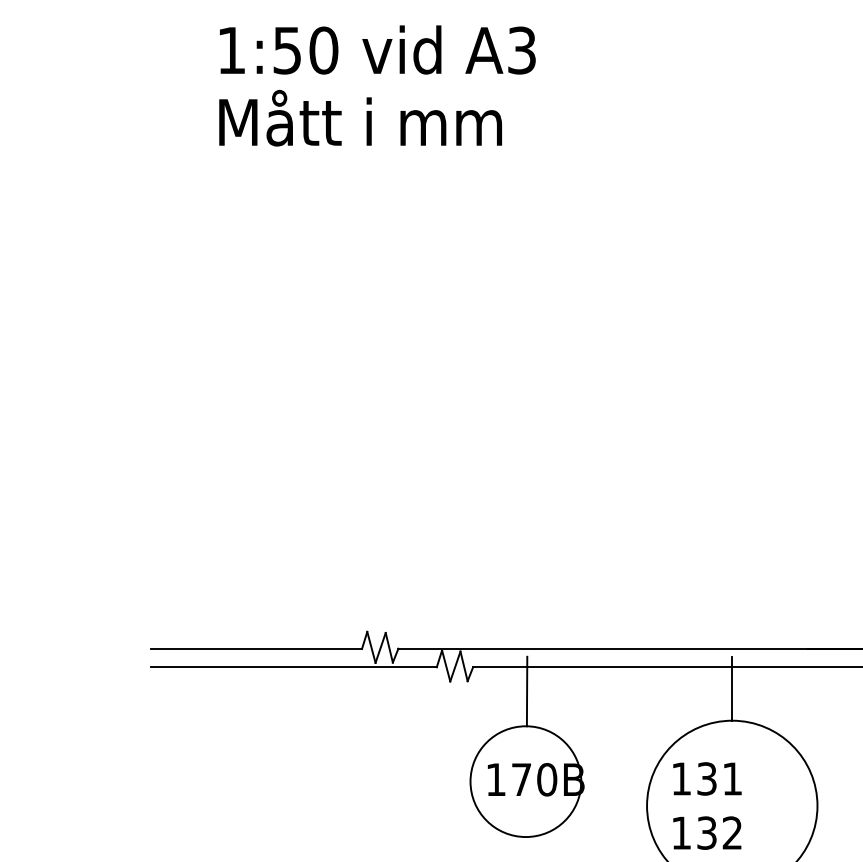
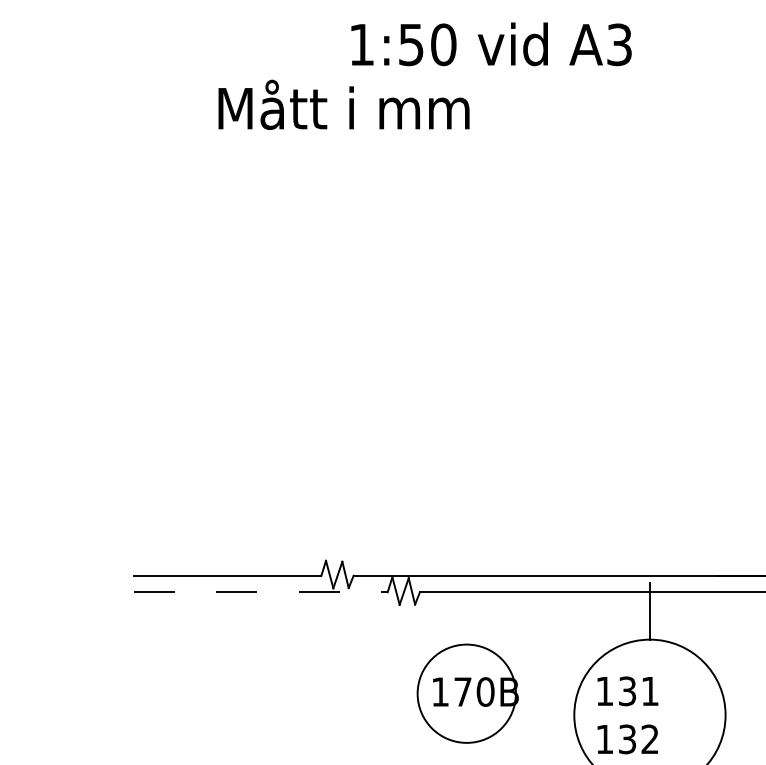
text: (377, 49) -> (491, 43), moved
text: (360, 117) -> (343, 104), moved
line: (294, 667) -> (261, 592), solid -> dashed
line: (526, 691) -> (467, 613), removed

